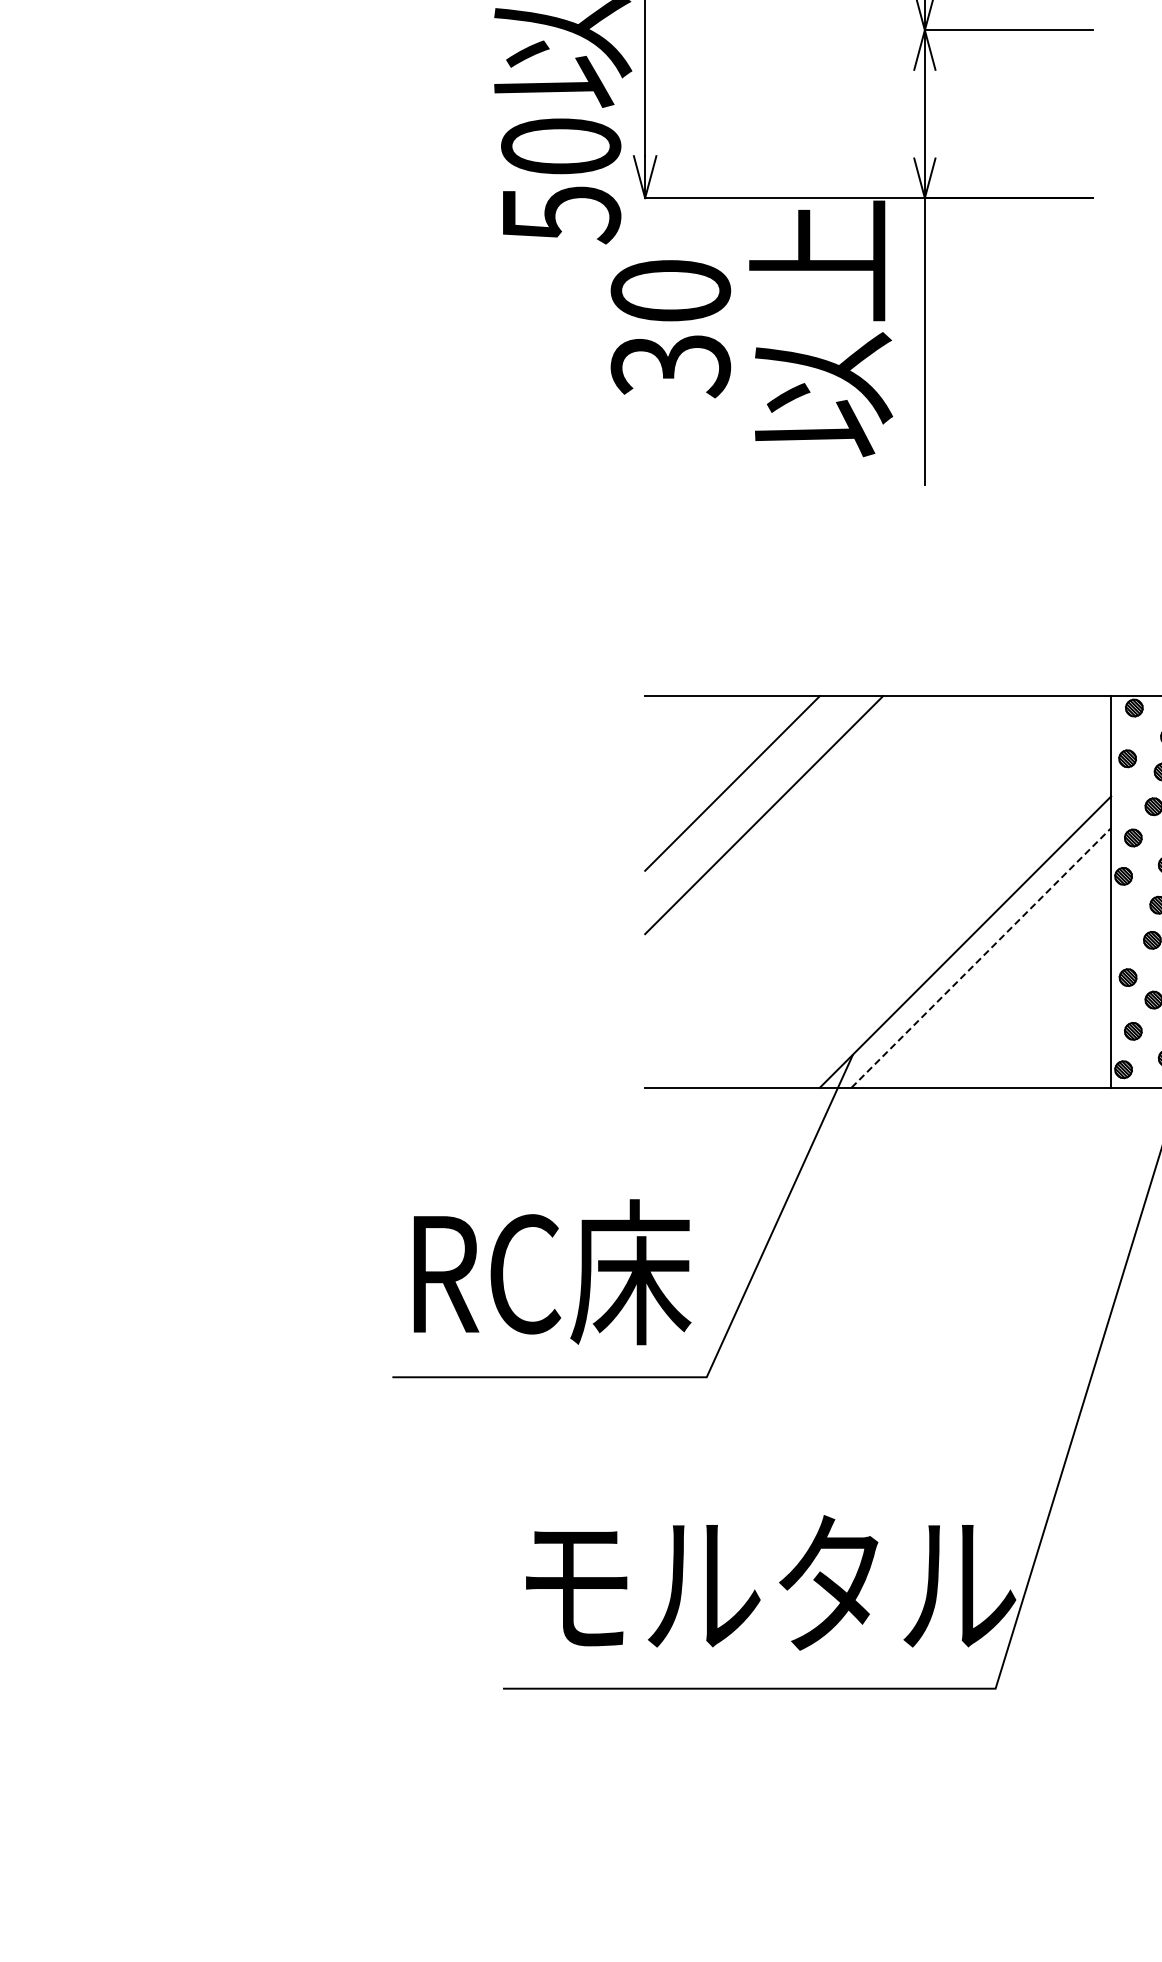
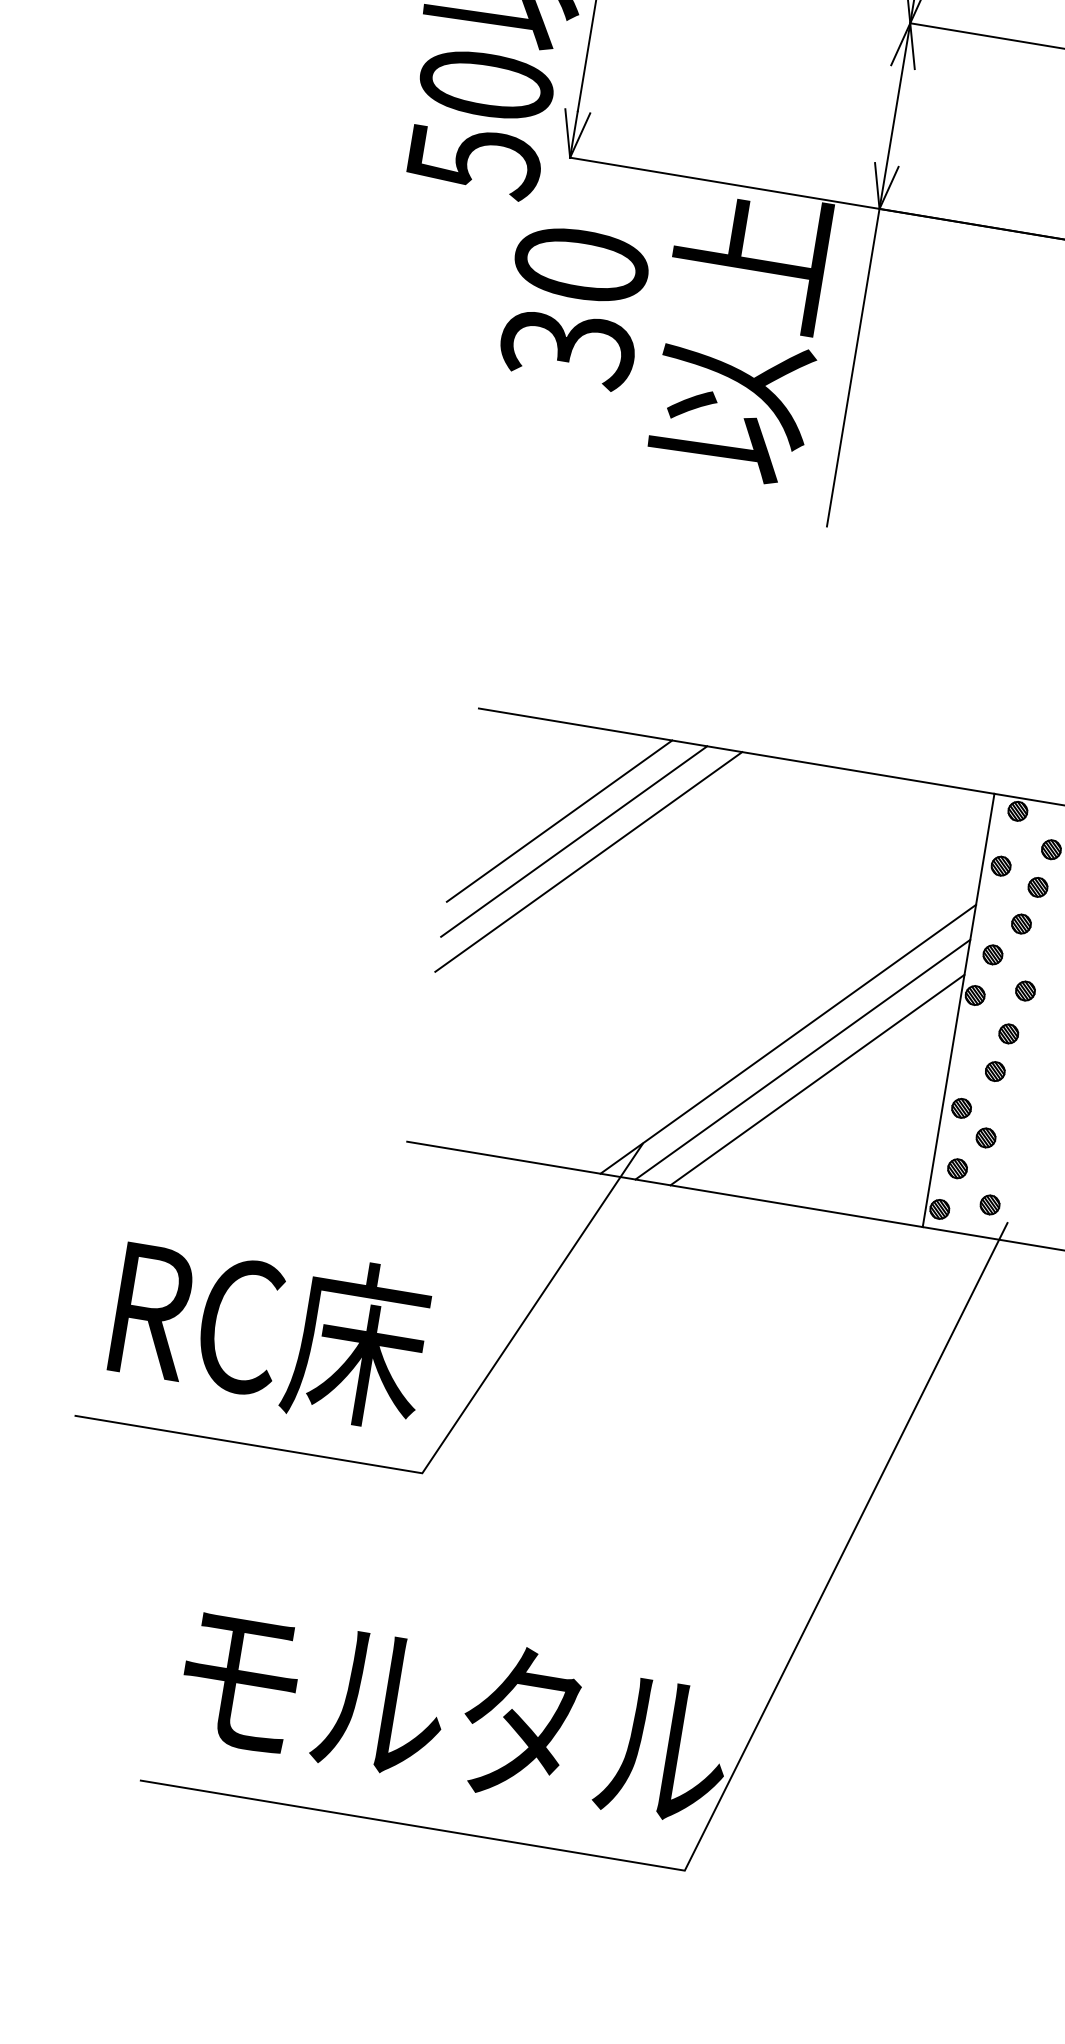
line: (748, 799) -> (574, 841), added
line: (981, 957) -> (803, 1059), dashed -> solid
line: (997, 973) -> (817, 1079), added

